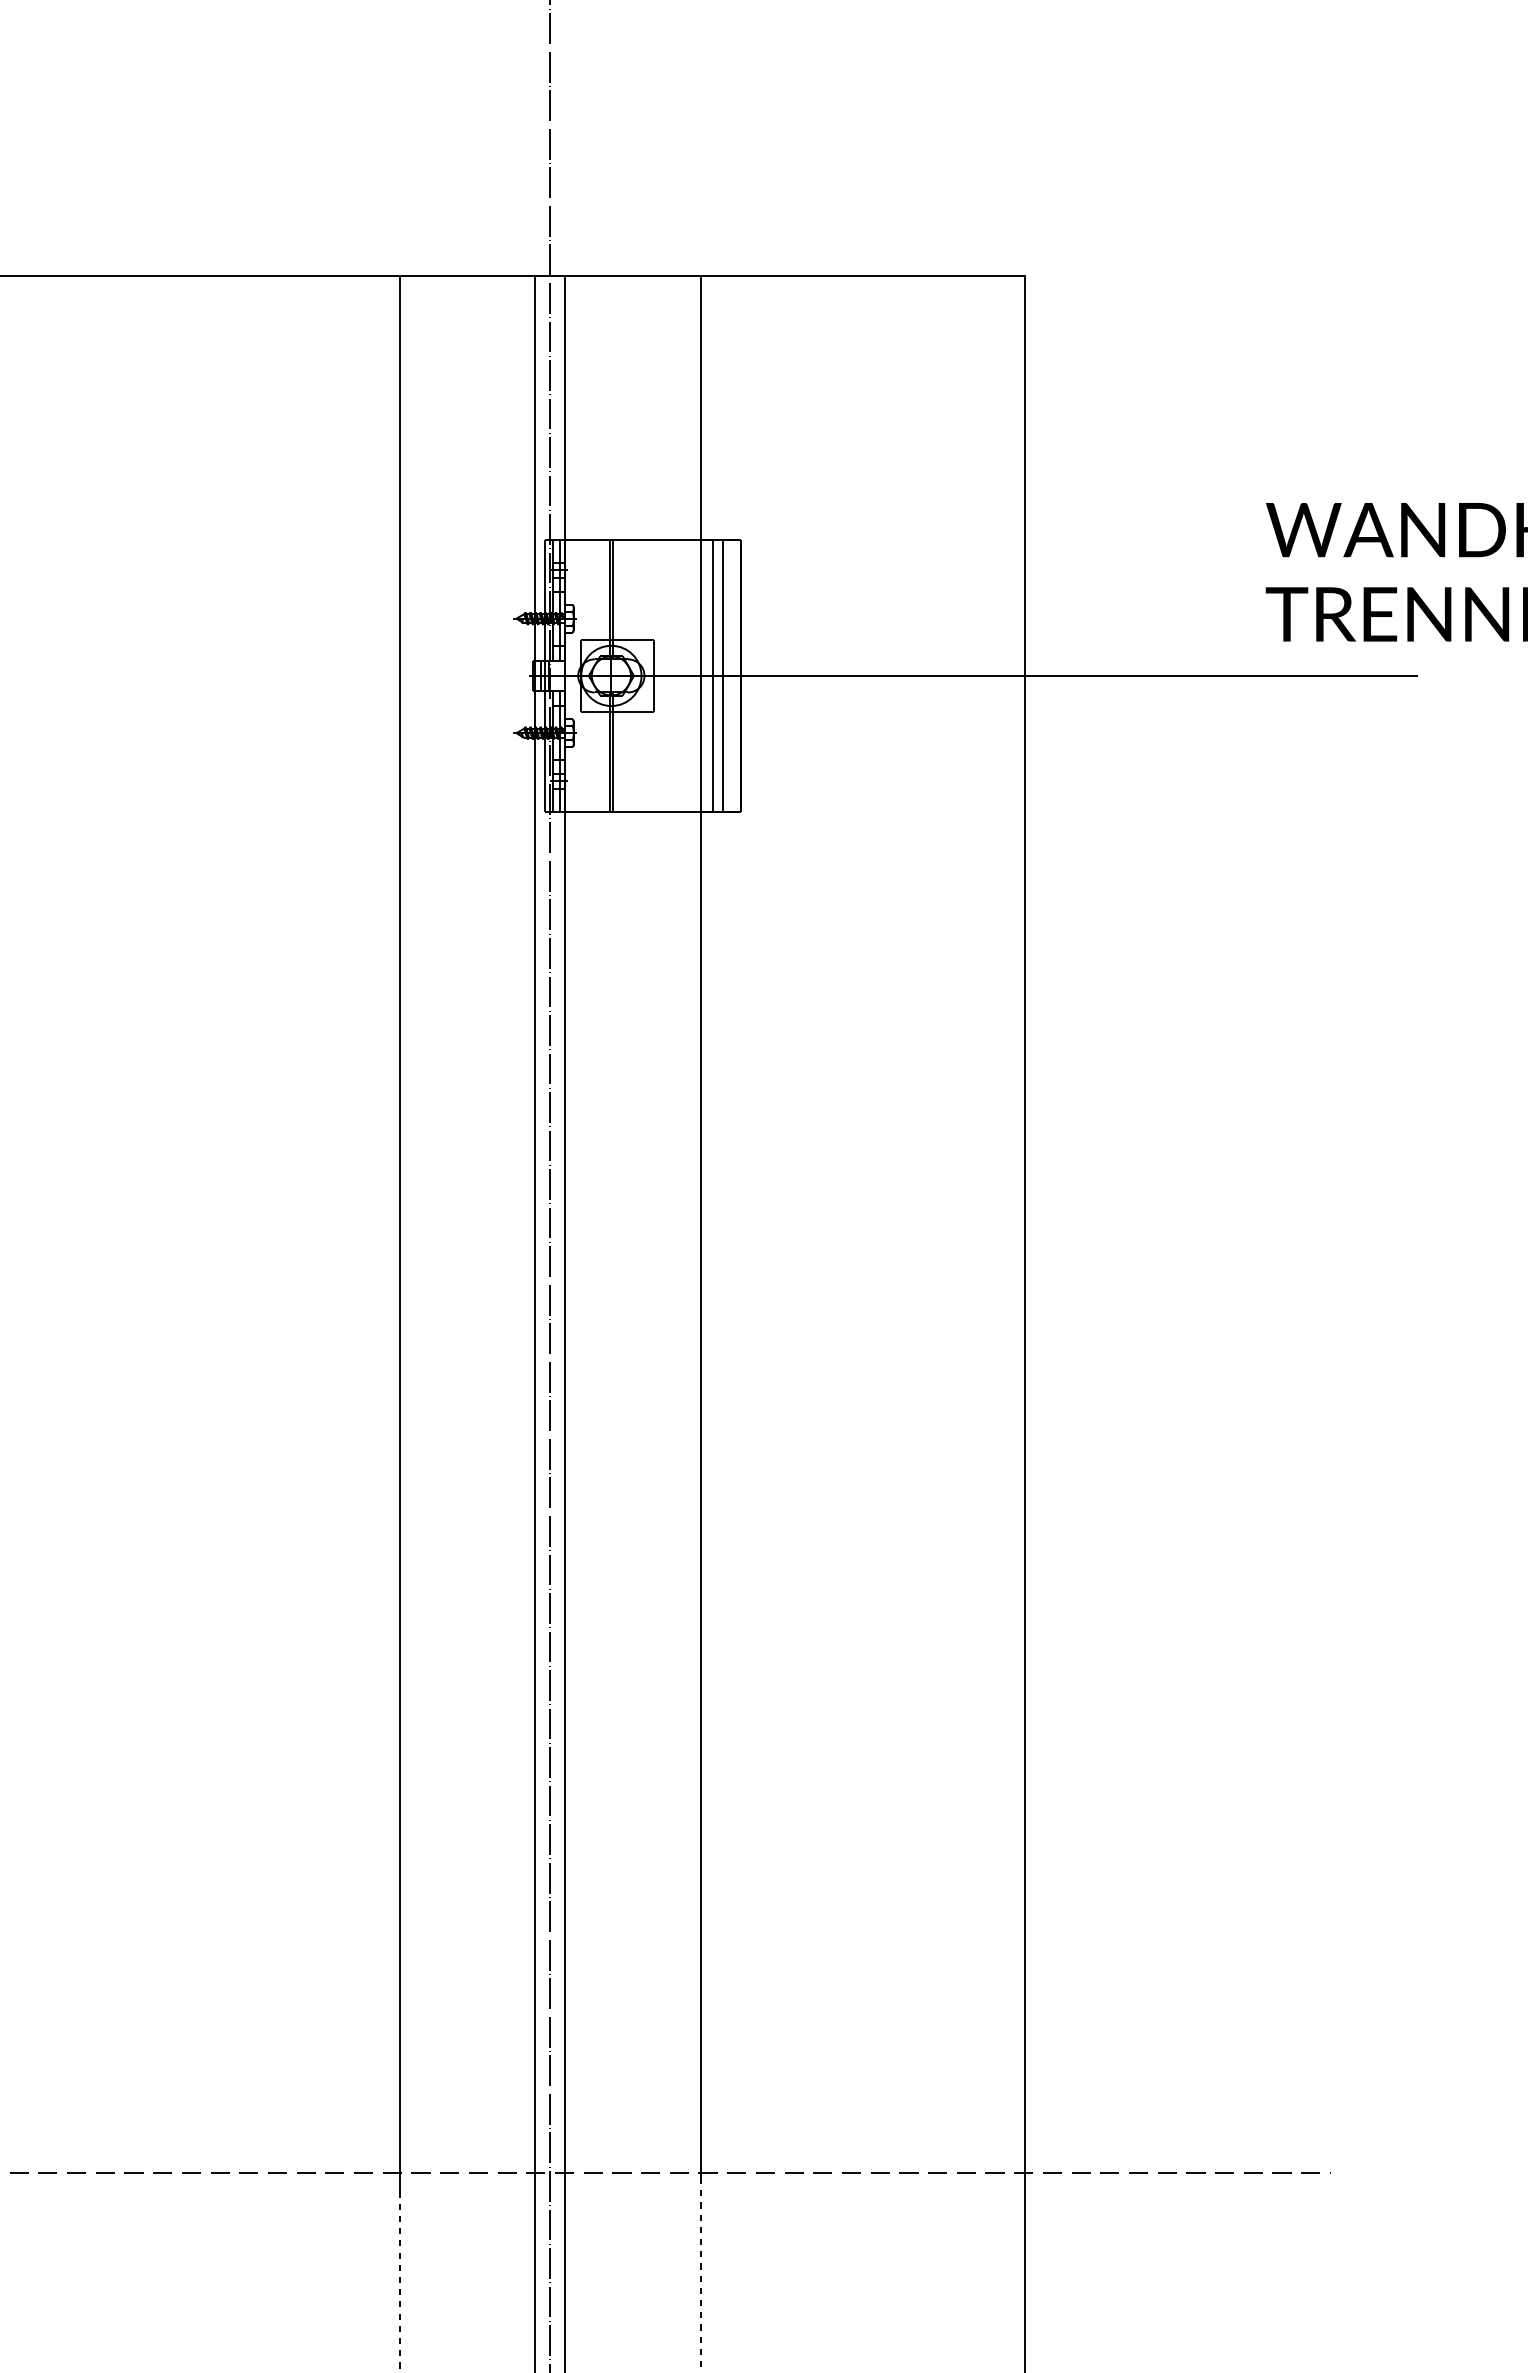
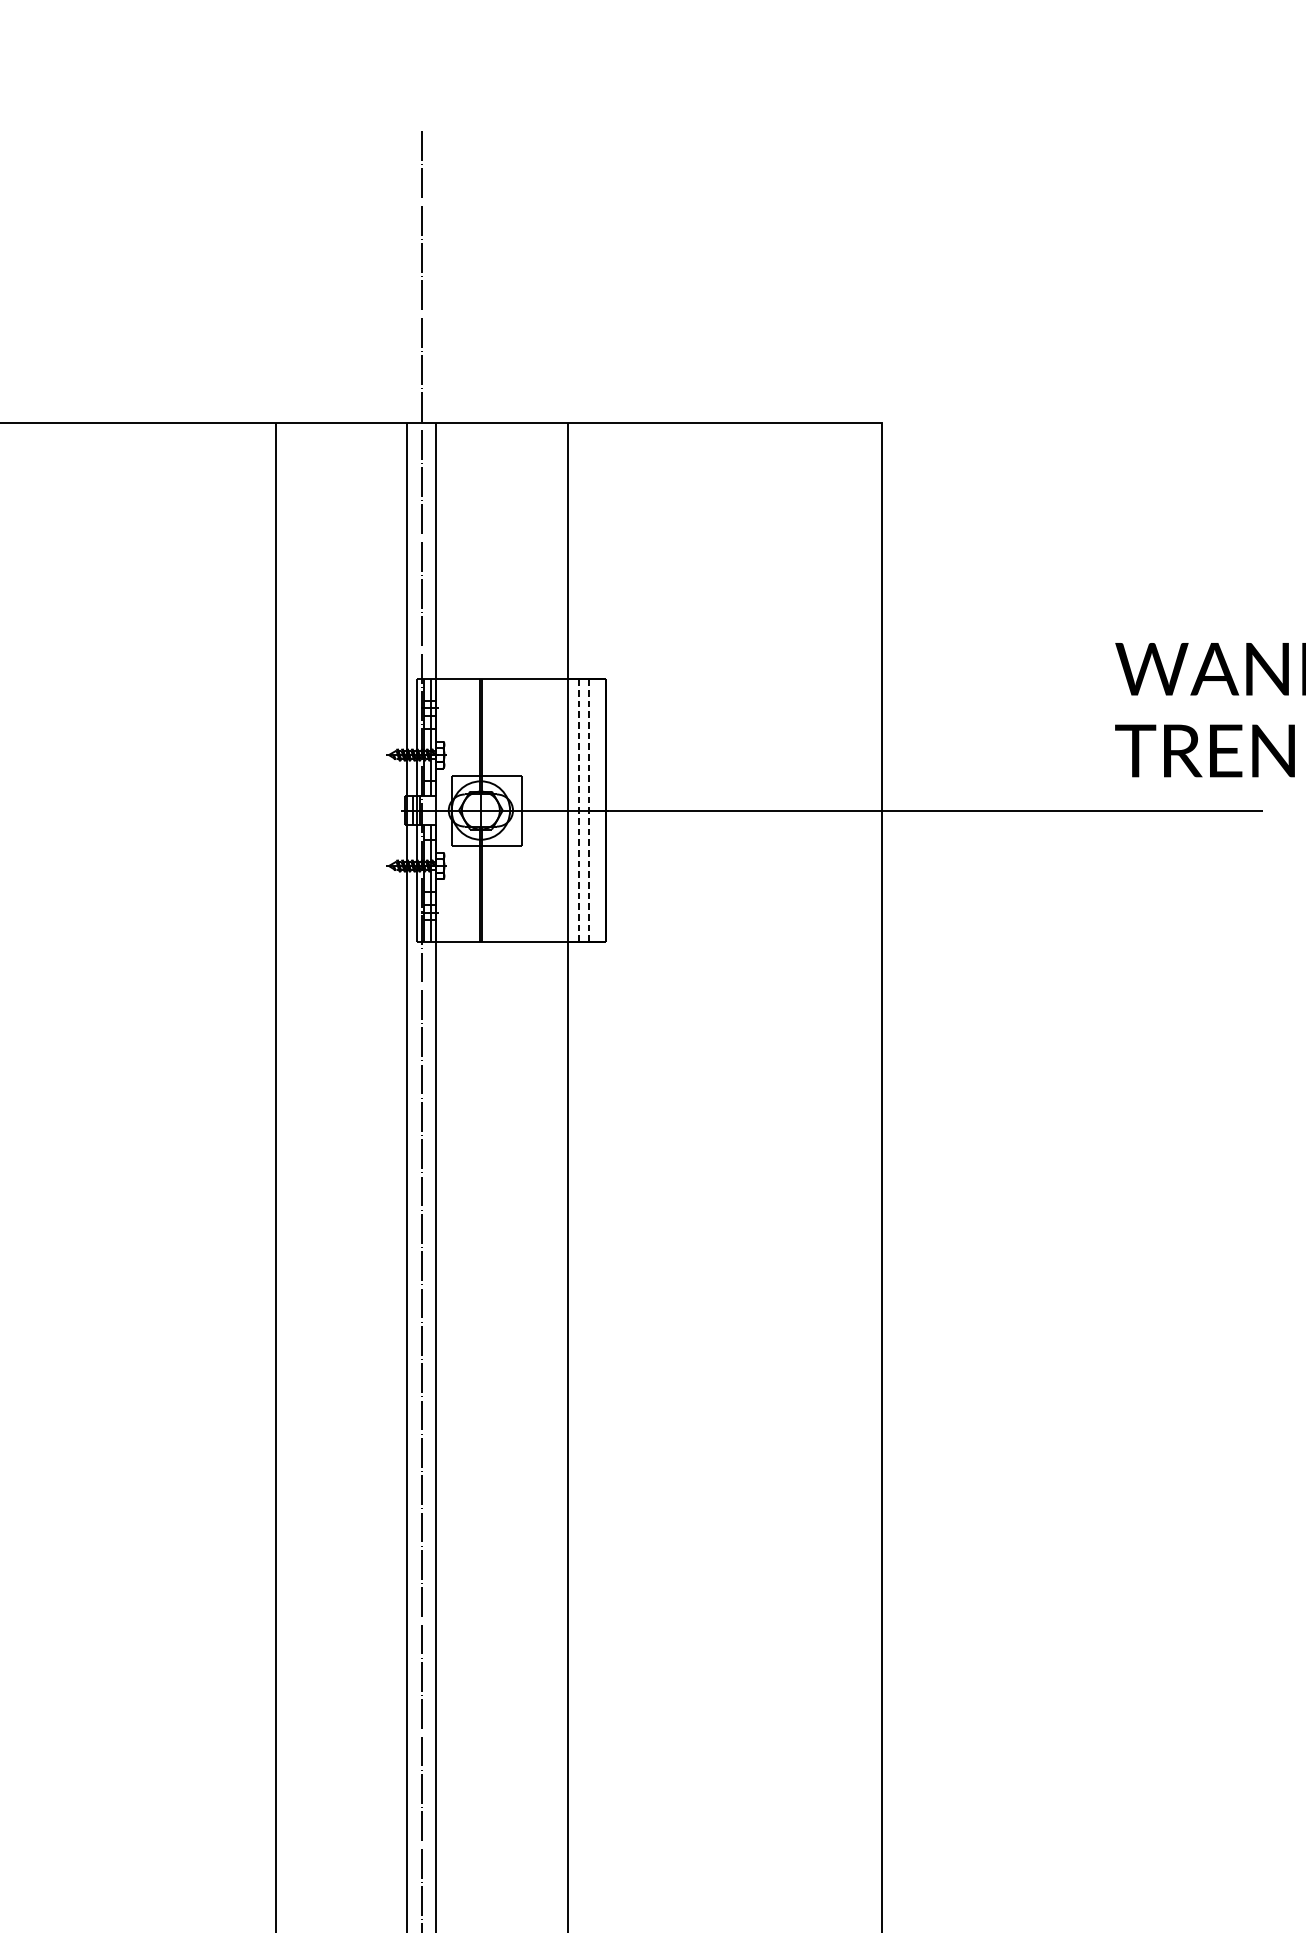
line: (712, 675) -> (578, 810), solid -> dashed
line: (722, 675) -> (588, 810), solid -> dashed

